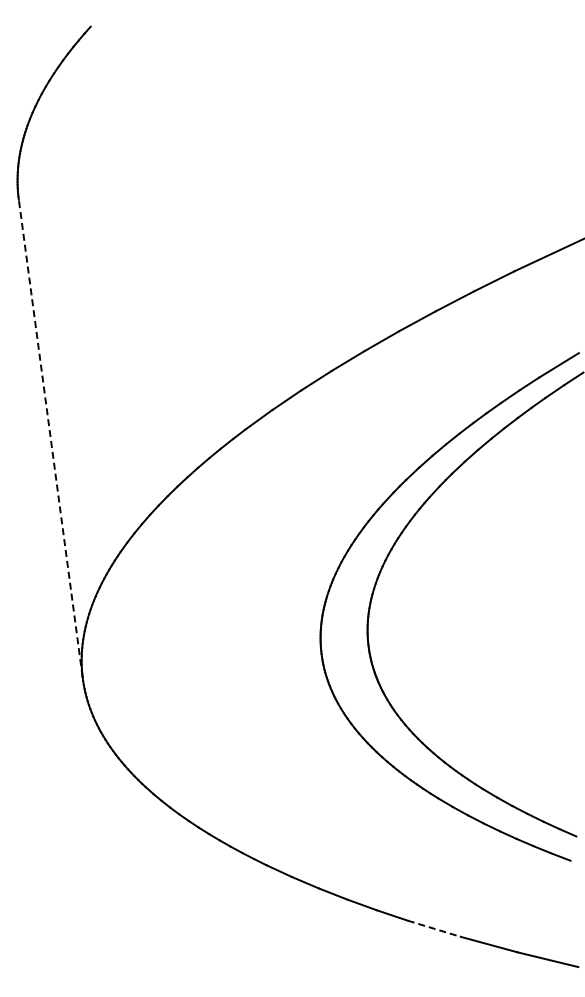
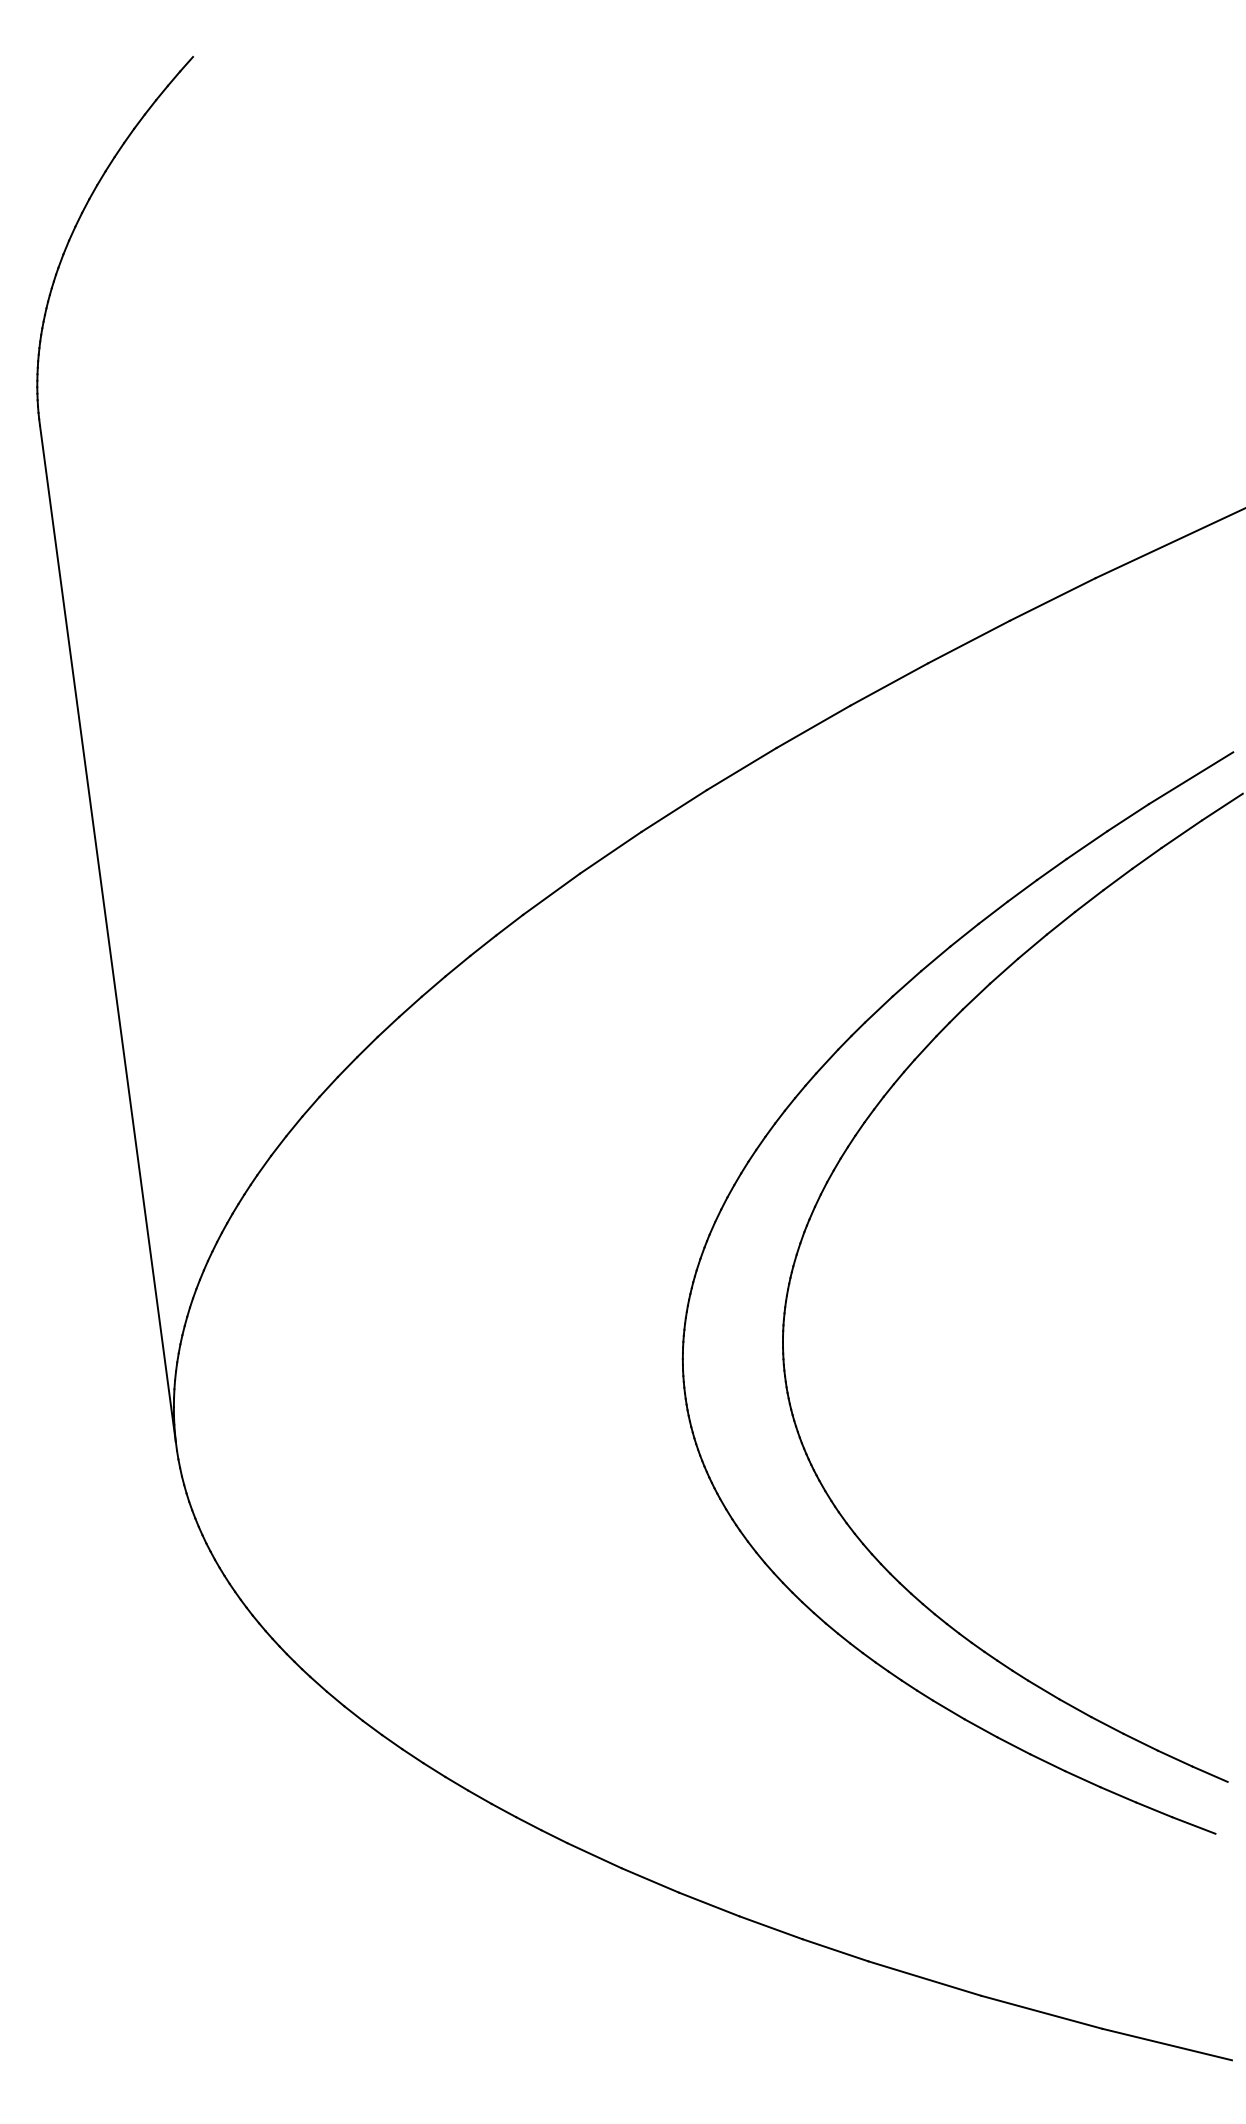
line: (50, 438) -> (107, 934), dashed -> solid
line: (434, 928) -> (925, 1978), dashed -> solid

